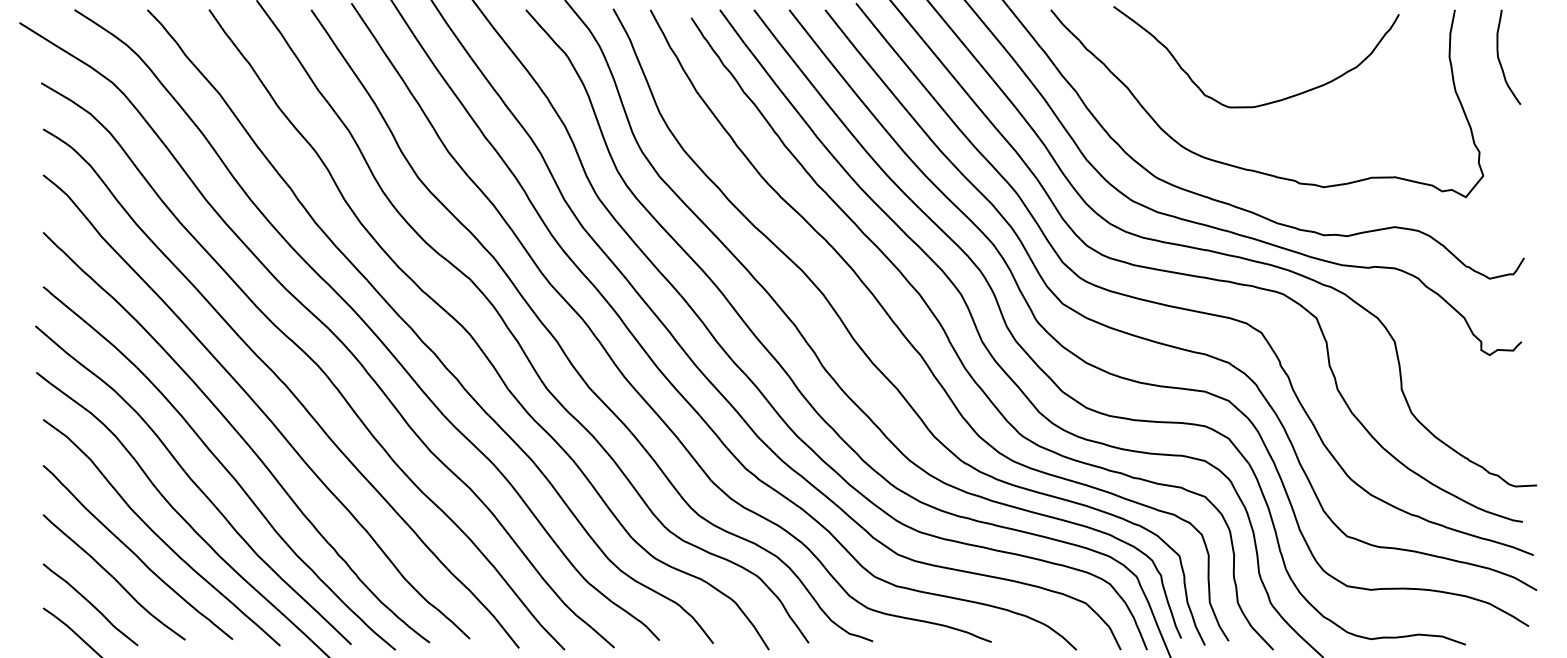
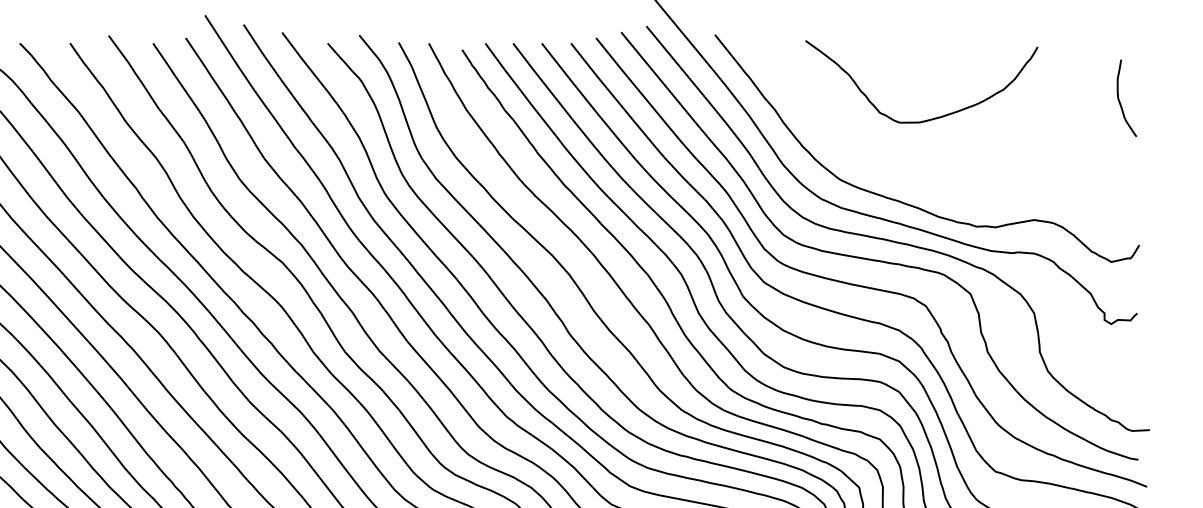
curve: (1500, 60) -> (1120, 100), moved
curve: (1252, 169) -> (918, 173), removed

